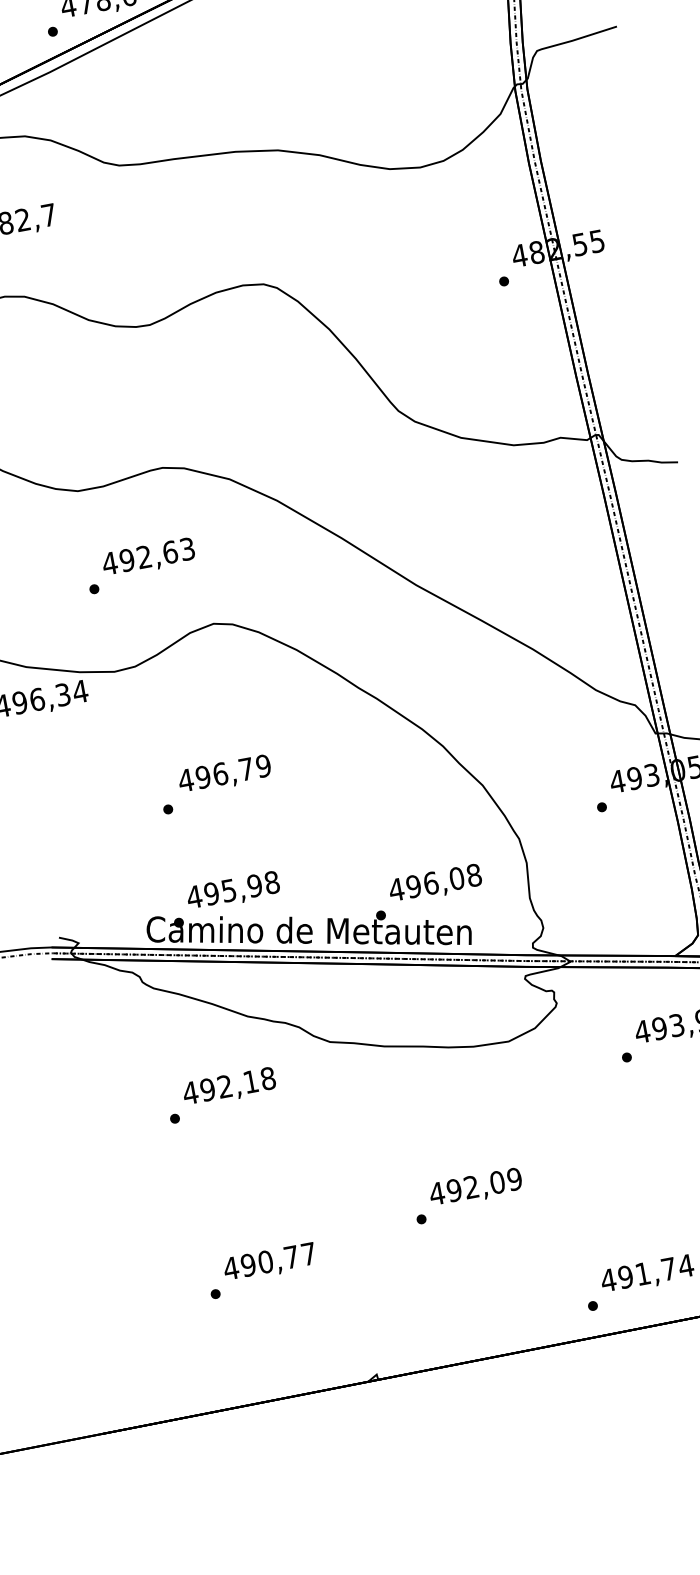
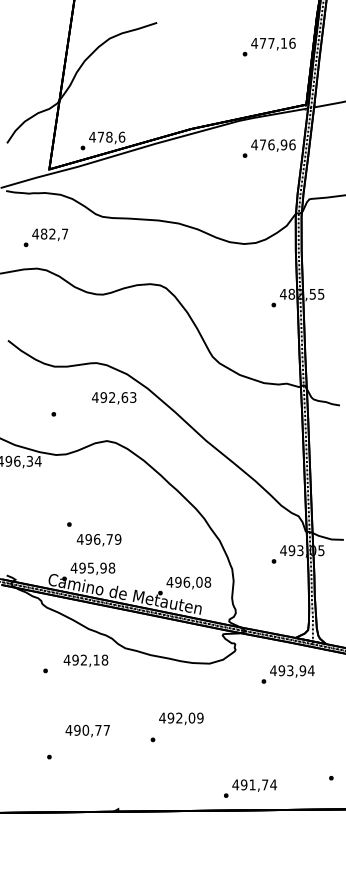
text: (149, 558) -> (114, 398), moved
text: (223, 775) -> (98, 540), moved
text: (228, 1086) -> (85, 660), moved
text: (476, 1187) -> (181, 718), moved
text: (269, 1261) -> (87, 730), moved

